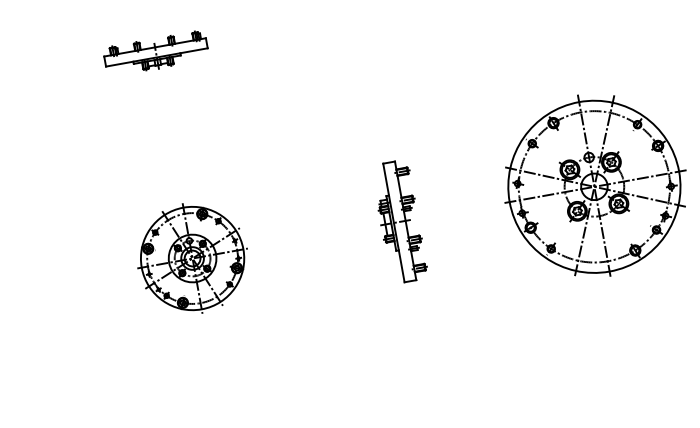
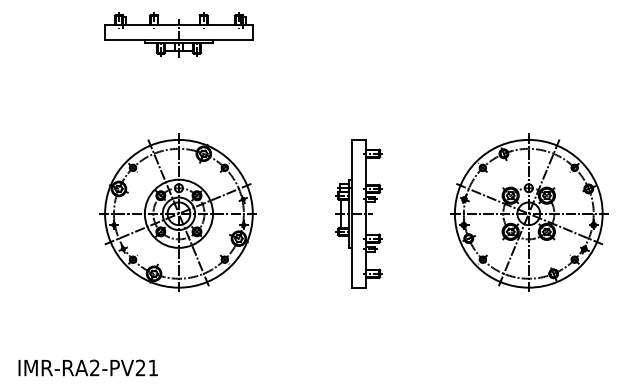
part: (155, 53) -> (178, 34), size x1.67
part: (399, 221) -> (358, 213), size x1.43
part: (191, 257) -> (177, 212), size x1.67

